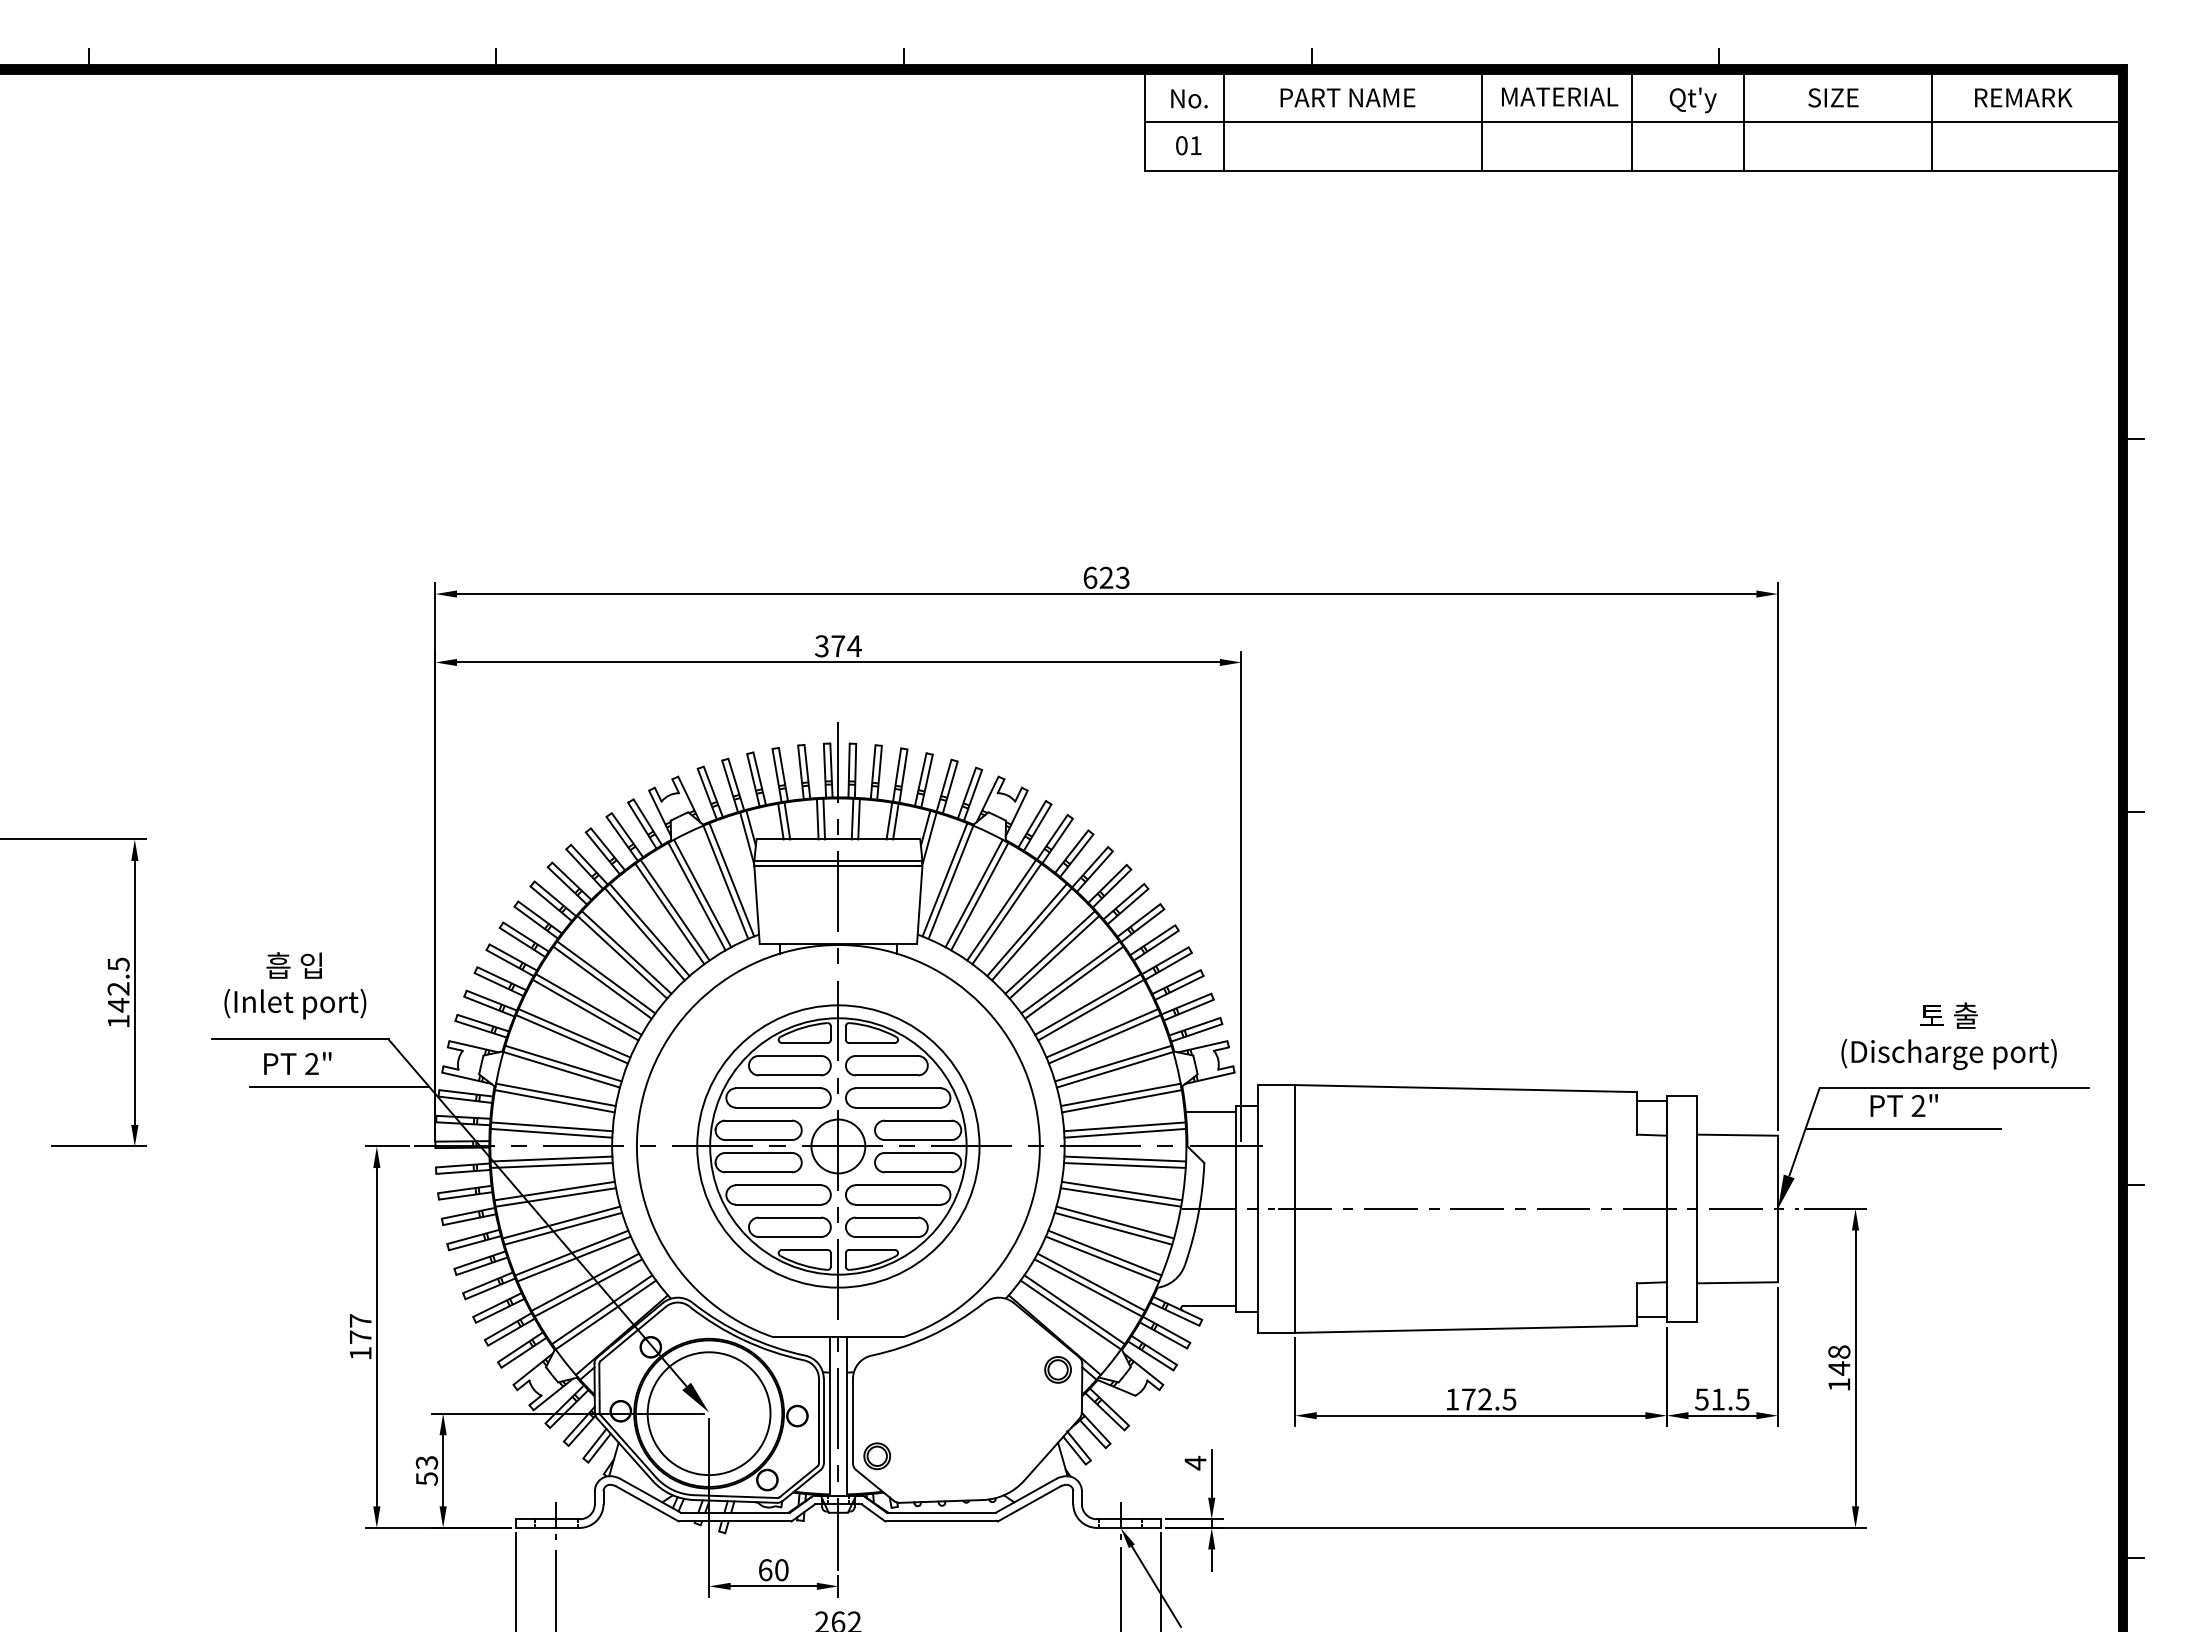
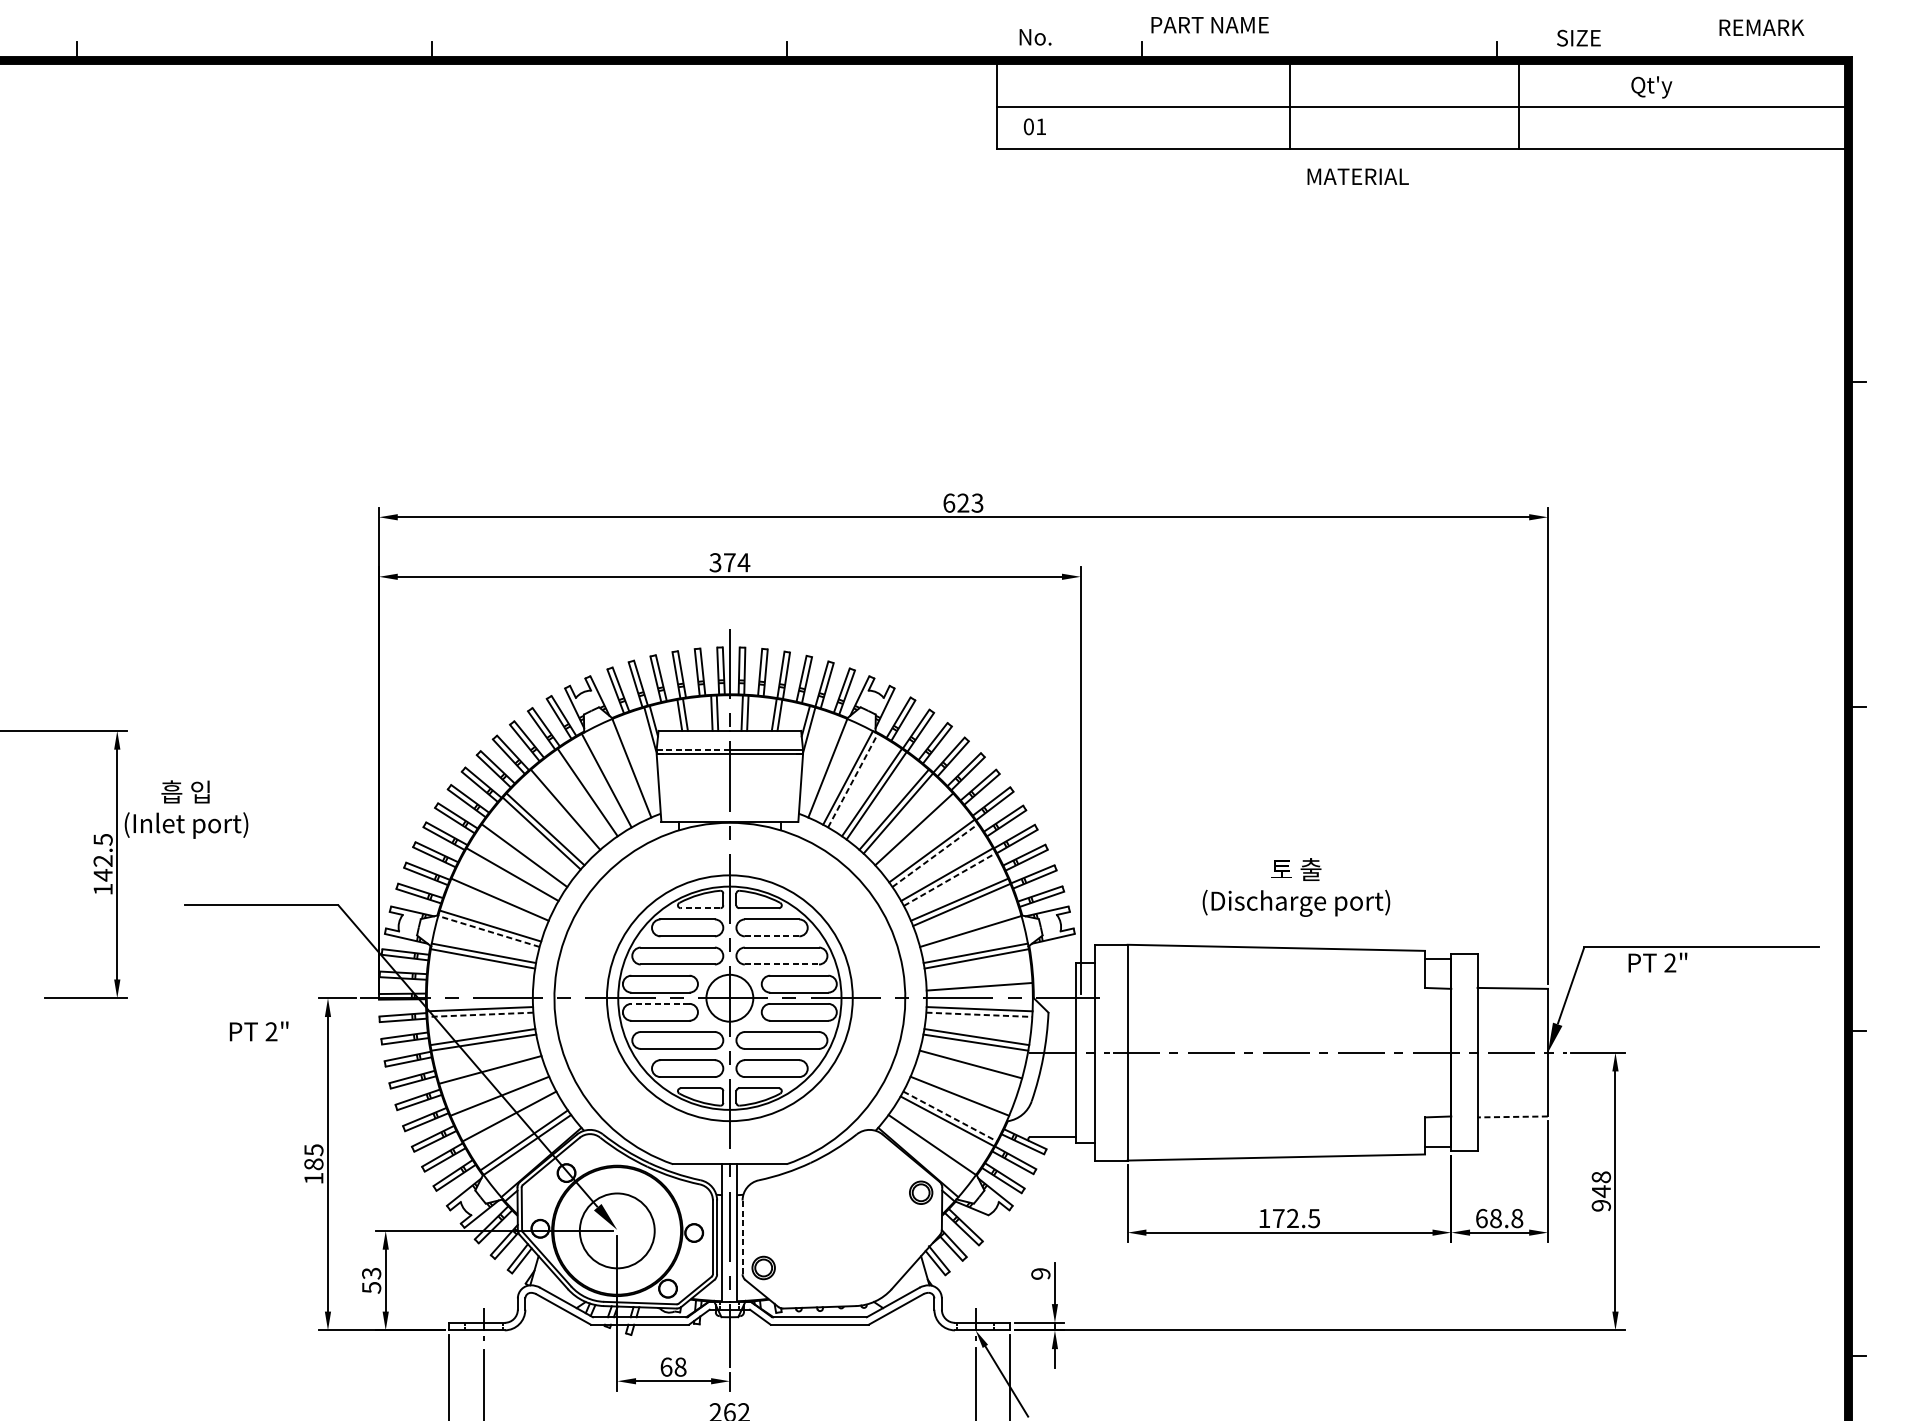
text: (1560, 96) -> (1358, 176), moved
text: (1347, 97) -> (1209, 24), moved
text: (1833, 97) -> (1578, 37), moved
text: (2023, 97) -> (1761, 27), moved
text: (1189, 98) -> (1035, 37), moved
text: (1692, 100) -> (1651, 87), moved
line: (1223, 122) -> (1065, 106), removed
line: (1632, 122) -> (1421, 106), removed
line: (1931, 122) -> (1681, 106), removed
line: (796, 860) -> (693, 749), solid -> dashed
line: (731, 879) -> (636, 765), removed
line: (944, 879) -> (822, 765), removed
line: (702, 893) -> (611, 777), removed
line: (979, 896) -> (852, 780), solid -> dashed
line: (669, 913) -> (582, 795), removed
line: (644, 934) -> (561, 813), removed
line: (1054, 957) -> (918, 833), removed
line: (606, 977) -> (527, 851), removed
line: (1074, 982) -> (935, 855), solid -> dashed
text: (295, 985) -> (186, 809), moved
line: (585, 1009) -> (509, 878), removed
line: (1091, 1010) -> (950, 879), solid -> dashed
text: (1948, 1036) -> (1295, 887), moved
line: (571, 1039) -> (497, 905), removed
line: (804, 1043) -> (700, 908), solid -> dashed
text: (297, 1063) -> (258, 1031), moved
line: (1113, 1063) -> (969, 925), removed
line: (561, 1069) -> (488, 931), solid -> dashed
line: (887, 1075) -> (772, 936), solid -> dashed
line: (339, 1086) -> (295, 946), removed
line: (898, 1107) -> (782, 964), solid -> dashed
line: (1210, 1112) -> (1053, 968), removed
line: (551, 1126) -> (480, 980), removed
line: (1124, 1126) -> (978, 980), removed
line: (1903, 1128) -> (1657, 982), removed
line: (551, 1132) -> (480, 986), removed
line: (758, 1152) -> (660, 1003), solid -> dashed
line: (551, 1165) -> (480, 1014), solid -> dashed
line: (1124, 1165) -> (978, 1014), solid -> dashed
line: (561, 1222) -> (488, 1064), removed
line: (1113, 1228) -> (969, 1069), removed
line: (571, 1252) -> (497, 1090), removed
line: (1104, 1252) -> (961, 1090), removed
line: (1091, 1282) -> (950, 1116), solid -> dashed
line: (1737, 1282) -> (1512, 1116), solid -> dashed
line: (588, 1287) -> (512, 1121), removed
line: (1074, 1309) -> (935, 1140), removed
text: (360, 1328) -> (313, 1156), 177 -> 185
text: (1839, 1384) -> (1601, 1205), 148 -> 948
text: (1721, 1399) -> (1498, 1218), 51.5 -> 68.8
circle: (708, 1413) -> (616, 1230), size x0.7
line: (853, 1420) -> (743, 1236), solid -> dashed
text: (1195, 1462) -> (1040, 1273), 4 -> 9
text: (781, 1569) -> (680, 1366), 60 -> 68

